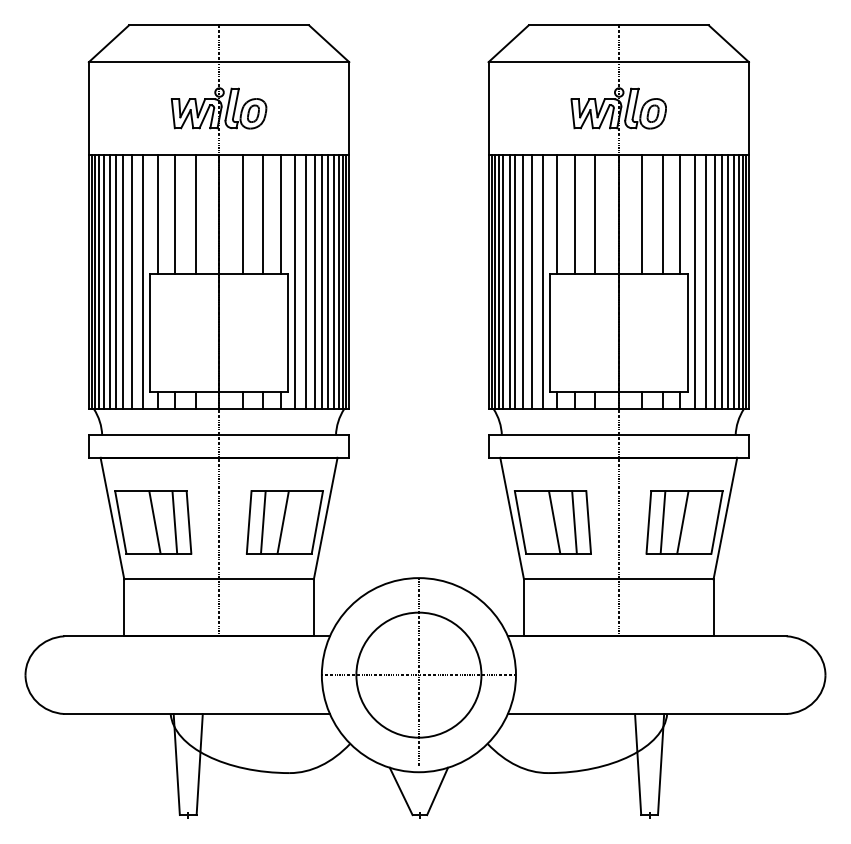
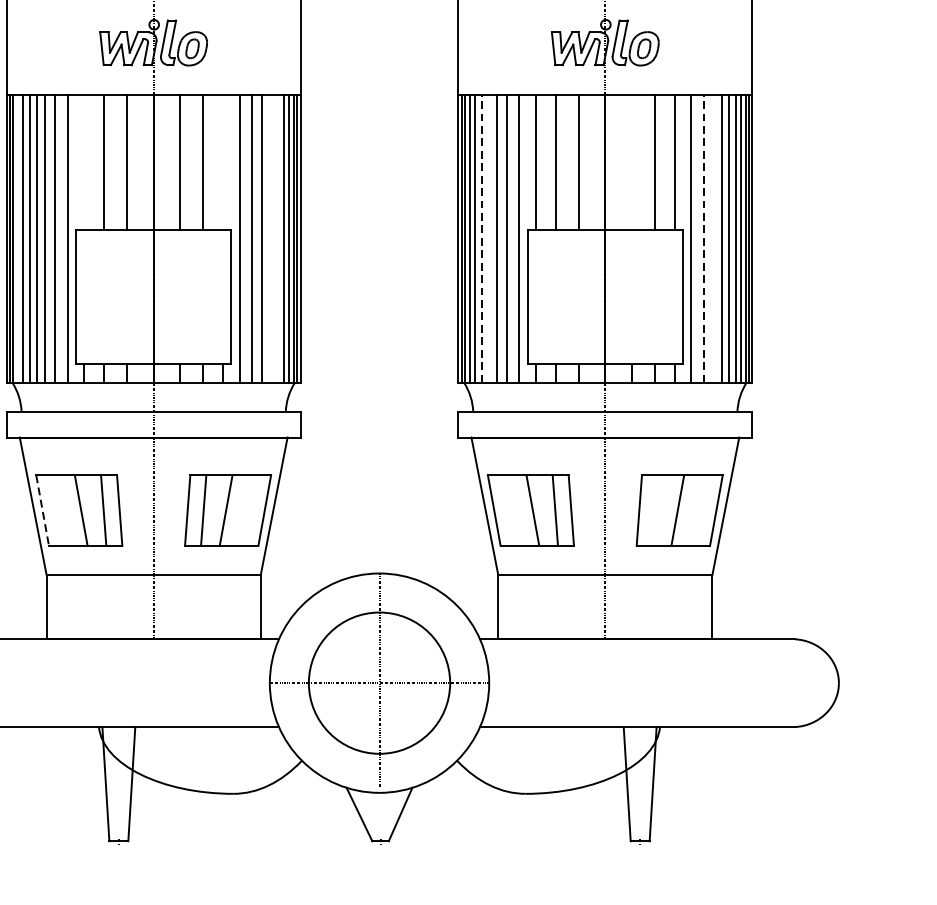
line: (157, 213) -> (84, 161), removed
line: (280, 213) -> (223, 161), removed
line: (642, 213) -> (632, 161), removed
line: (99, 281) -> (18, 238), removed
line: (322, 281) -> (270, 238), removed
line: (328, 281) -> (277, 238), removed
line: (509, 281) -> (481, 238), solid -> dashed
line: (515, 281) -> (488, 238), removed
line: (705, 281) -> (703, 238), solid -> dashed
line: (714, 281) -> (713, 238), removed
line: (120, 522) -> (42, 510), solid -> dashed
line: (662, 522) -> (654, 510), removed

